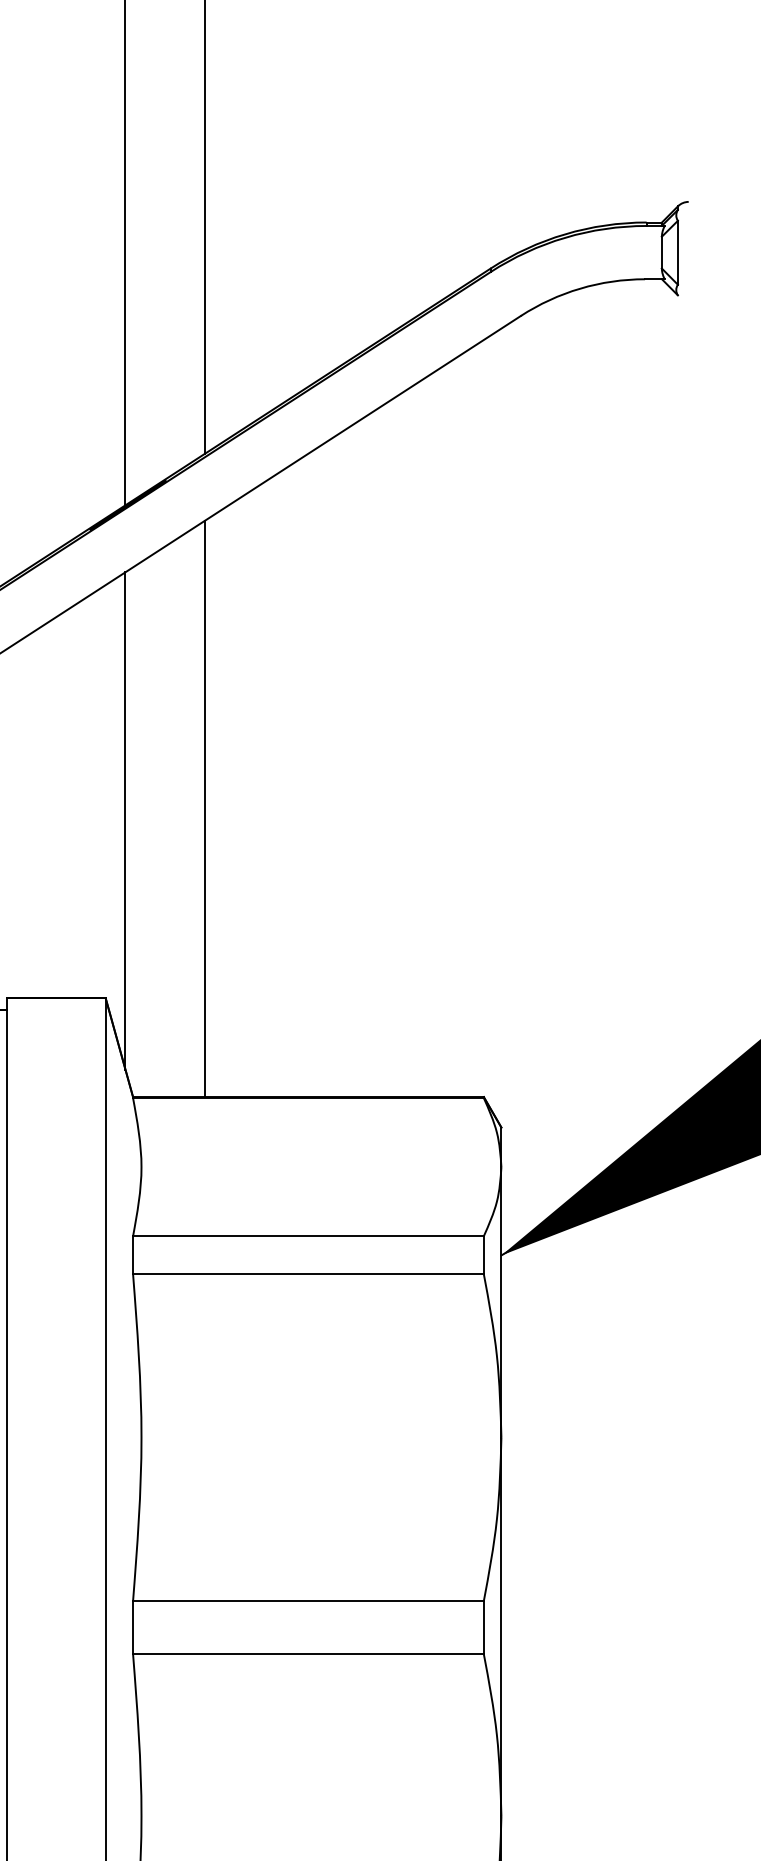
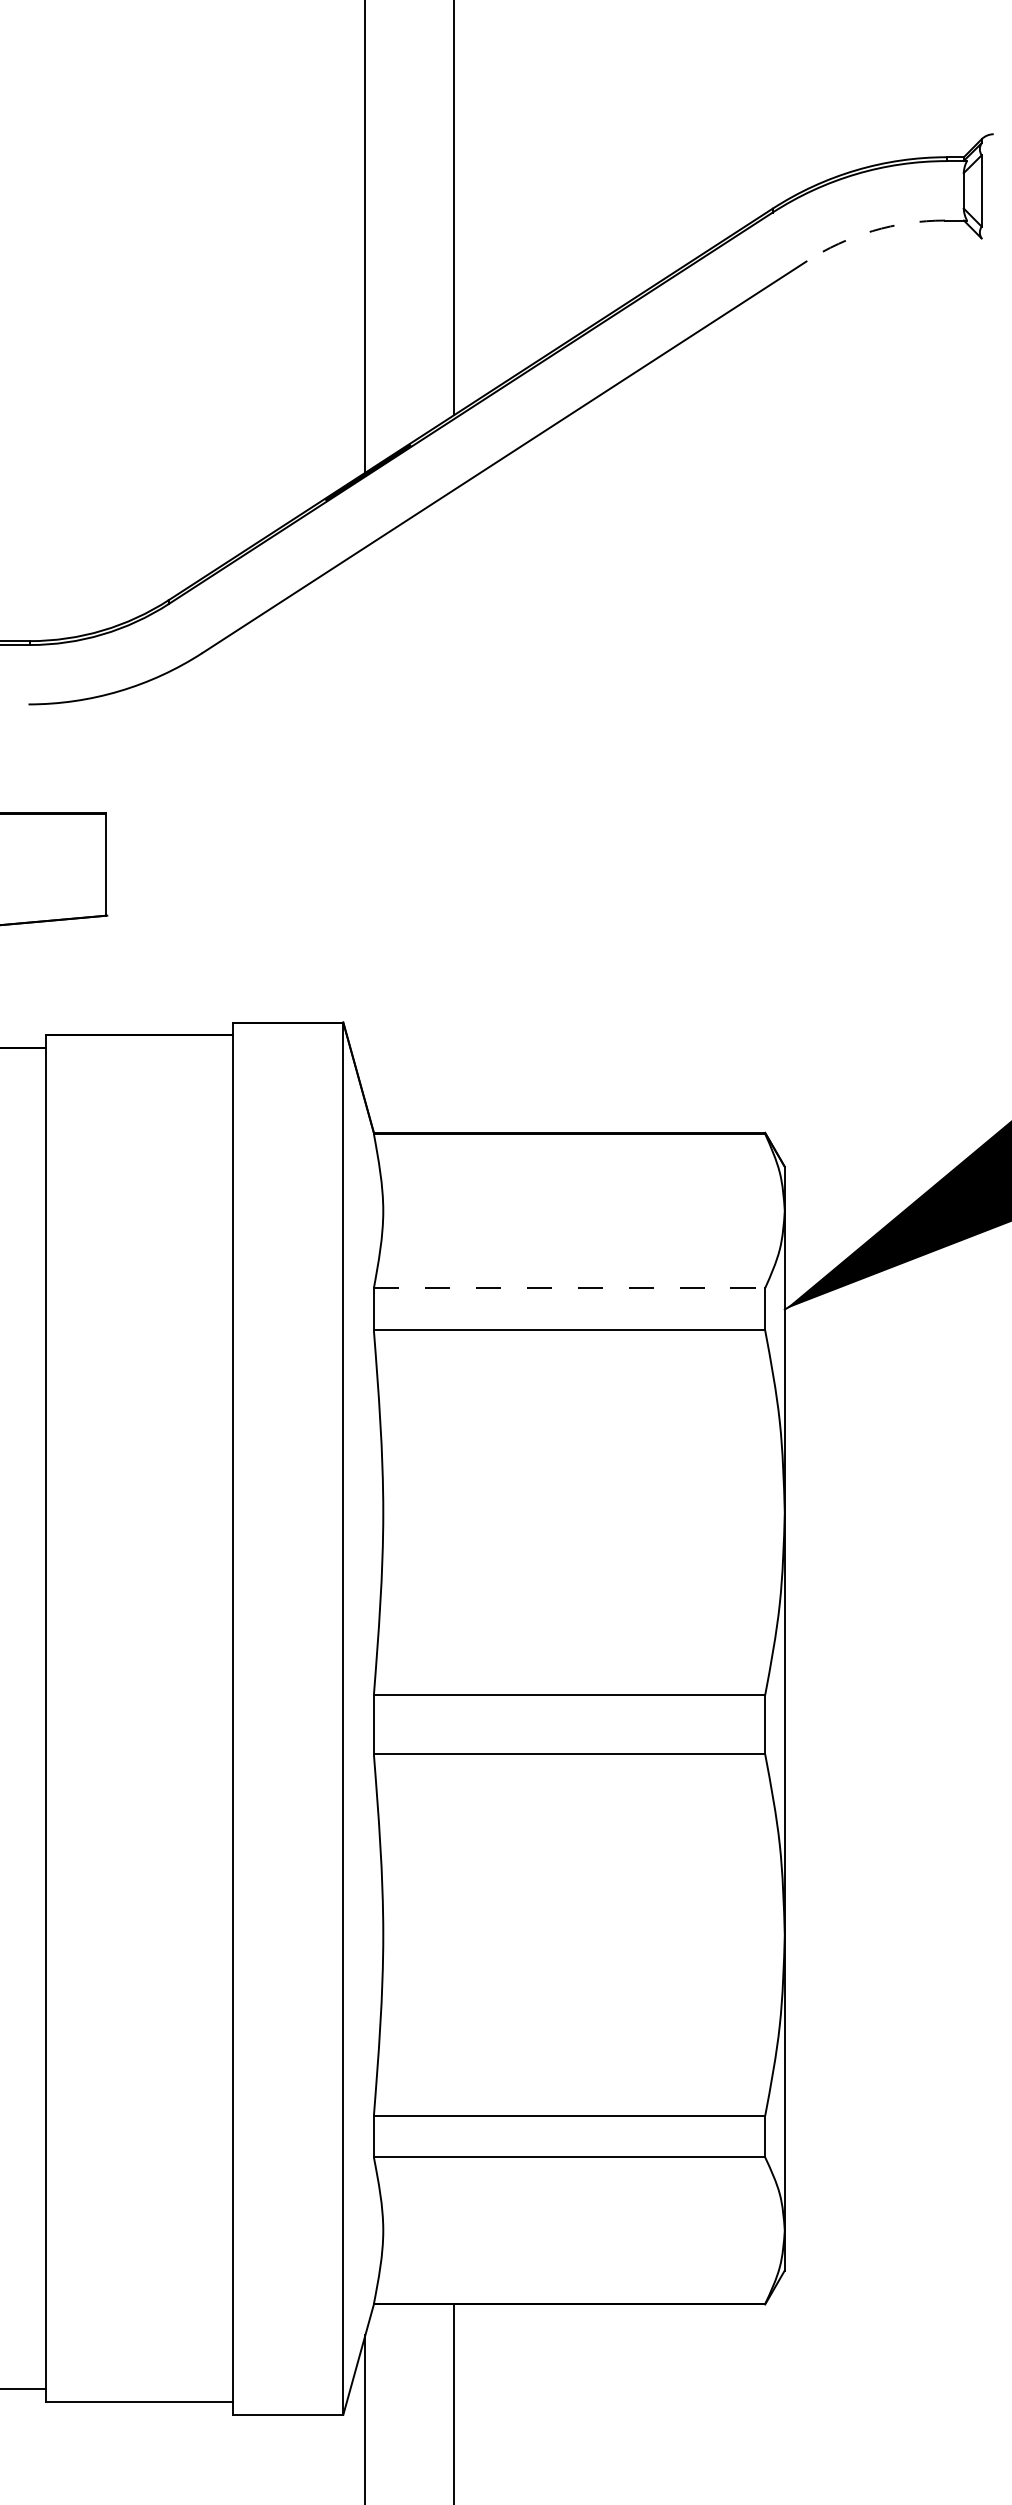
arc: (580, 289) -> (872, 231), solid -> dashed
line: (204, 809) -> (453, 811), removed
line: (125, 820) -> (365, 824), removed
line: (308, 1236) -> (569, 1288), solid -> dashed

